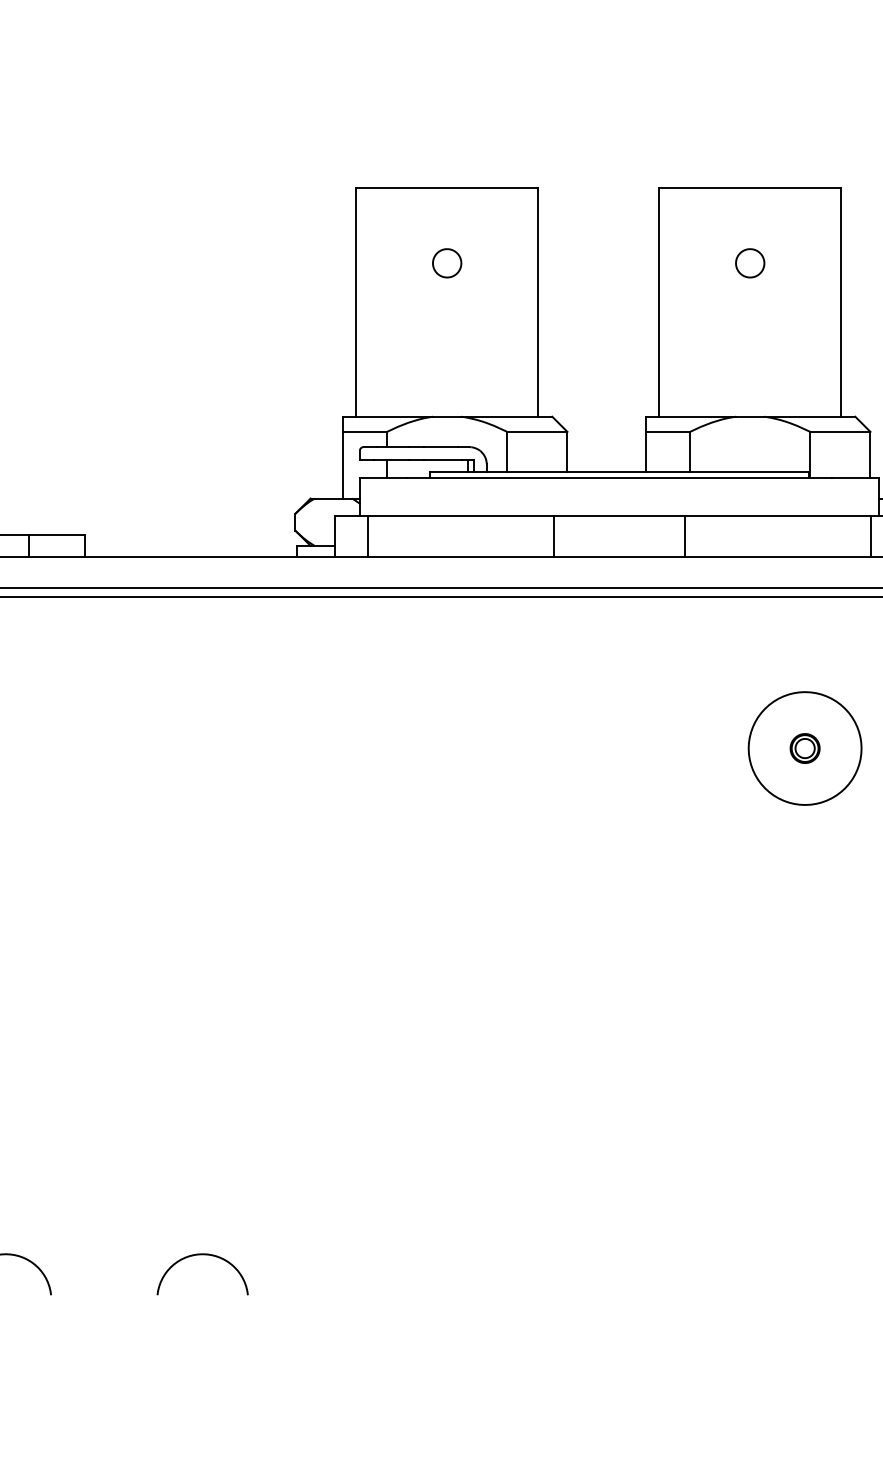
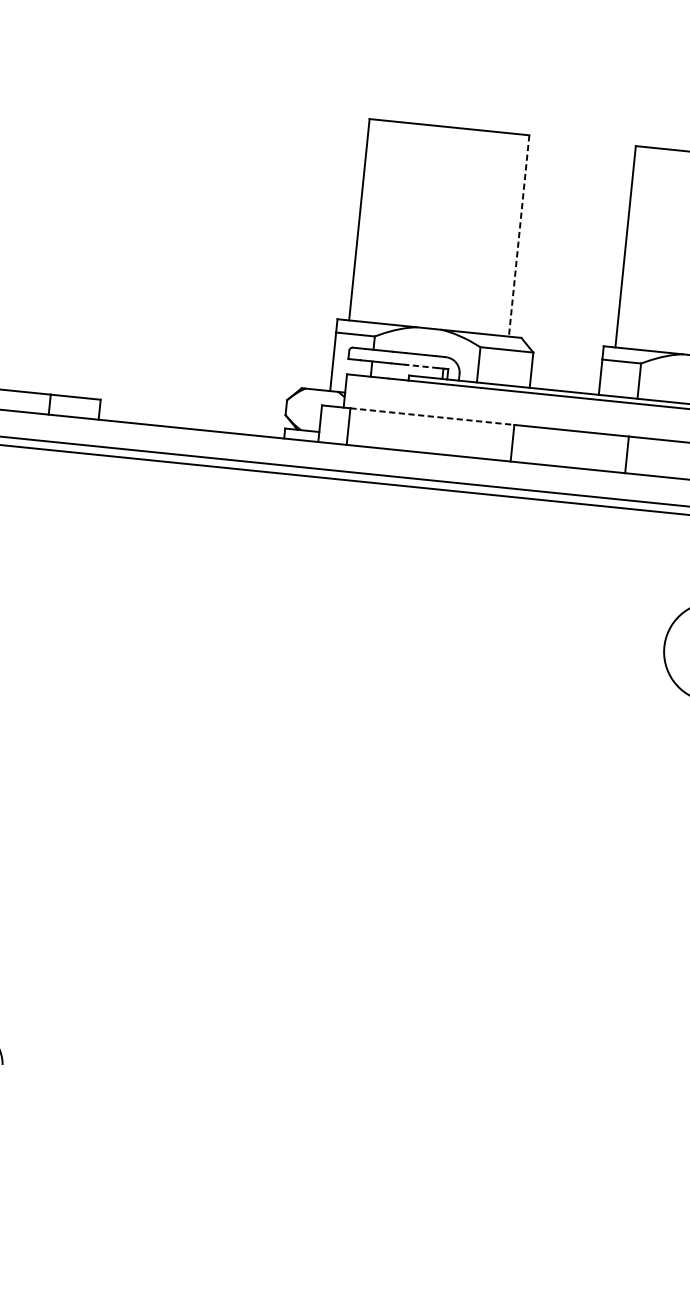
part: (447, 263) -> (442, 193), removed
line: (538, 302) -> (519, 236), solid -> dashed
line: (443, 460) -> (421, 366), solid -> dashed
line: (461, 515) -> (432, 416), solid -> dashed
curve: (202, 1255) -> (139, 1043), removed

